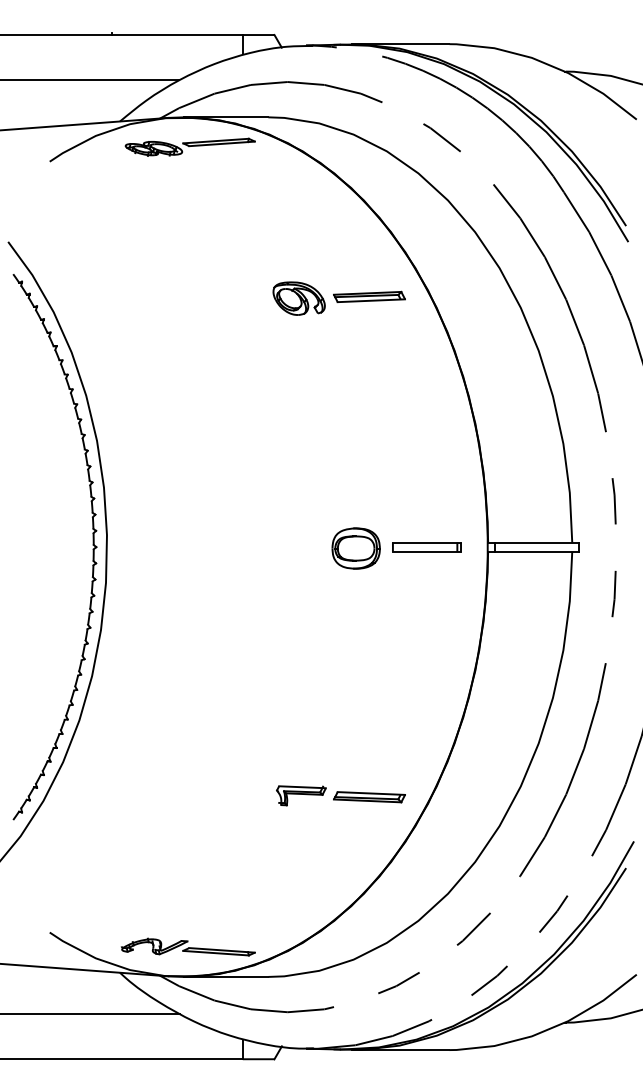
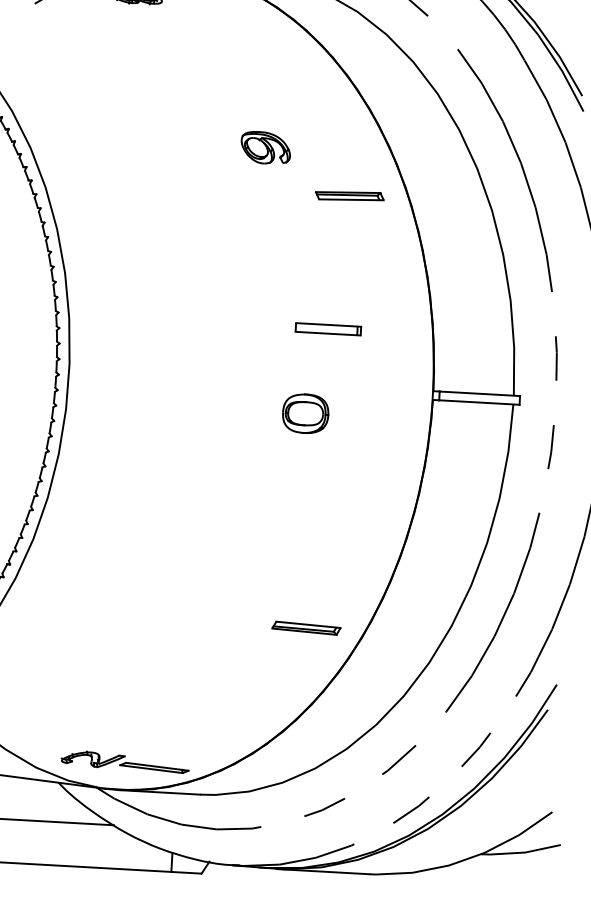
part: (369, 296) -> (349, 195), moved
part: (426, 547) -> (327, 329), moved
part: (355, 548) -> (305, 413), moved
part: (301, 795) -> (241, 622), removed

